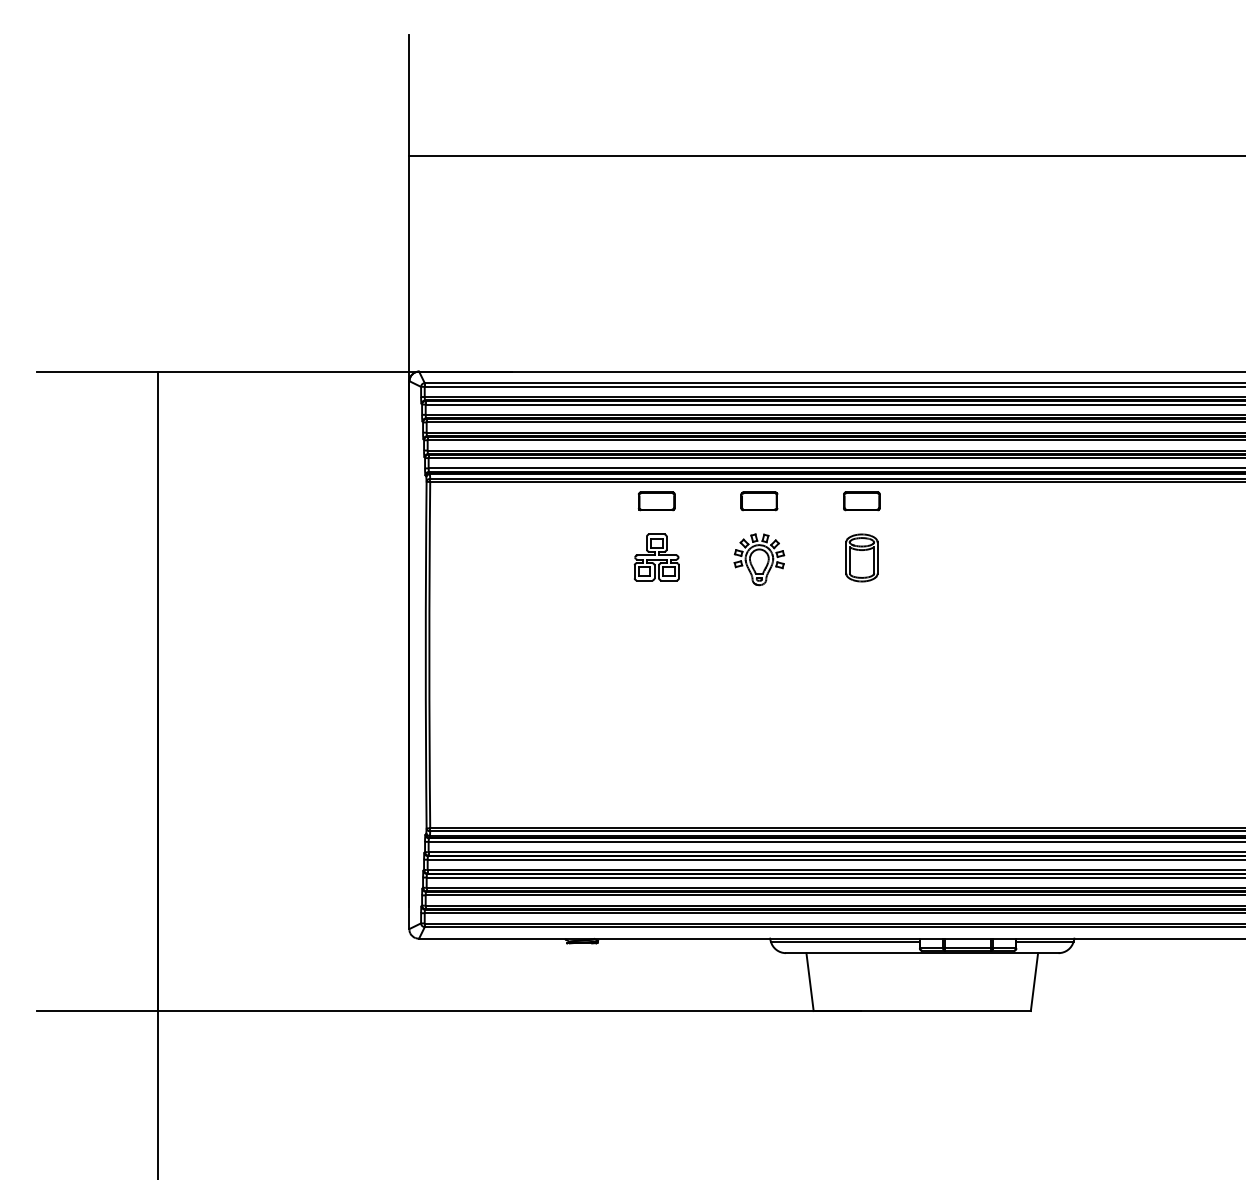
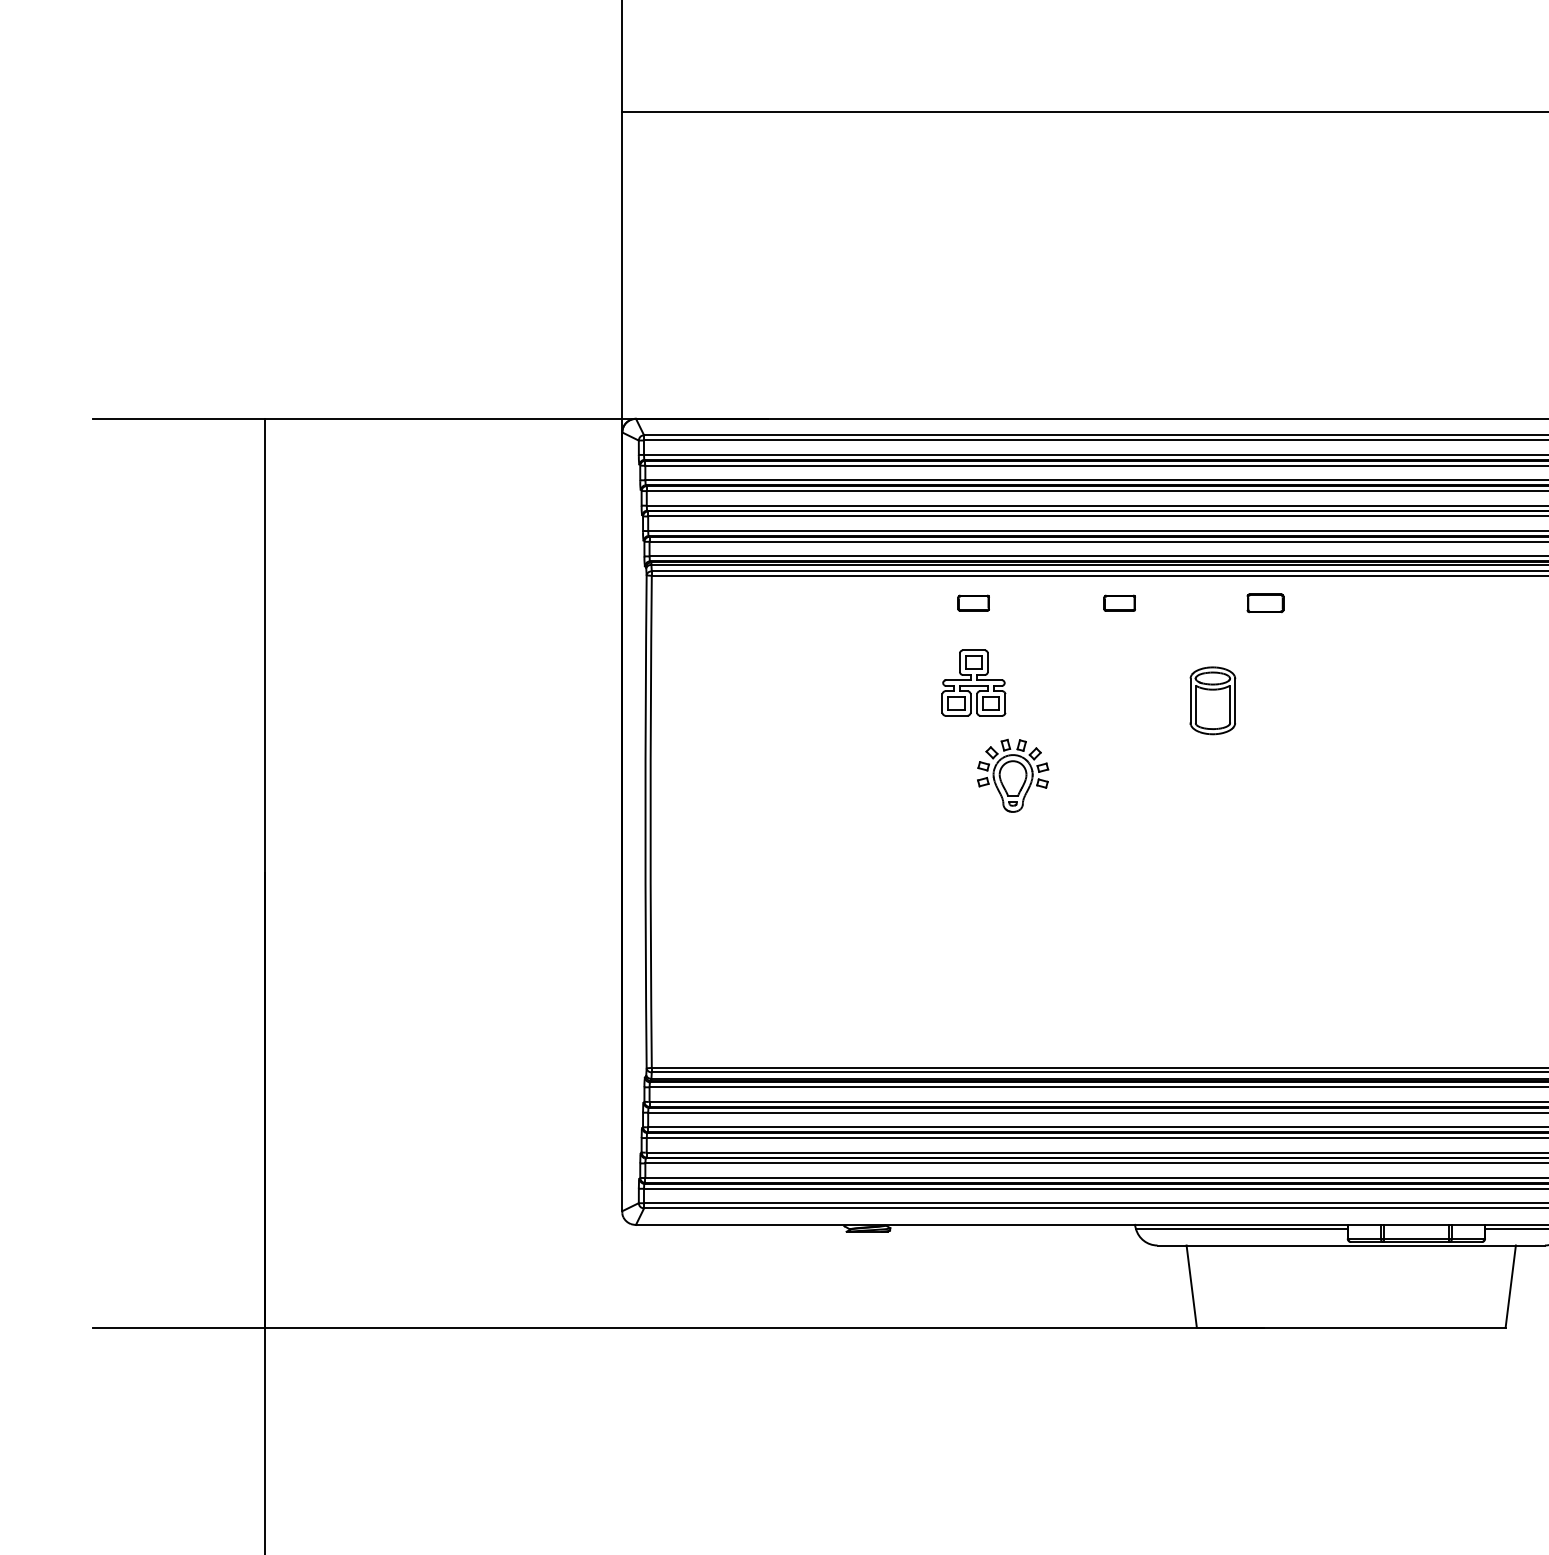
part: (656, 501) -> (973, 603), size x0.6
part: (759, 501) -> (1119, 603), size x0.6
part: (861, 501) -> (1264, 603), size x0.7
part: (861, 557) -> (1212, 700), moved
part: (759, 559) -> (1013, 775), moved

